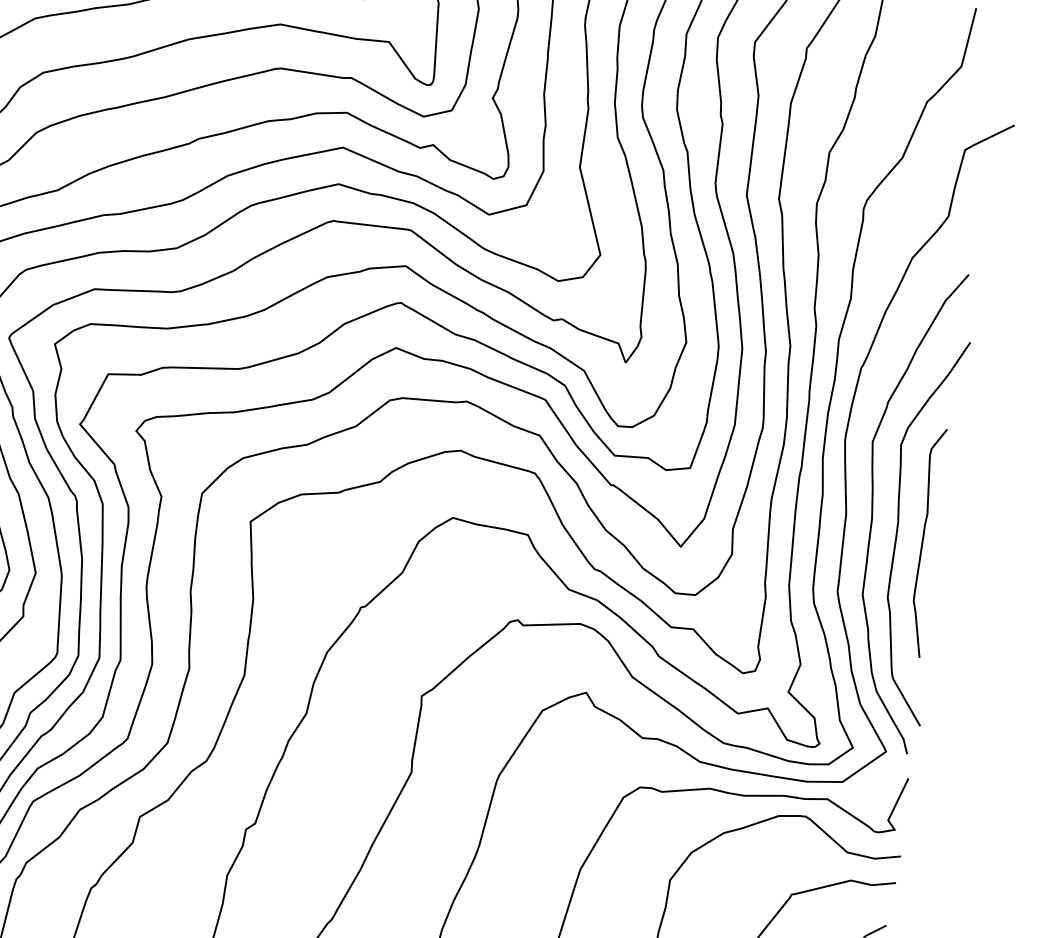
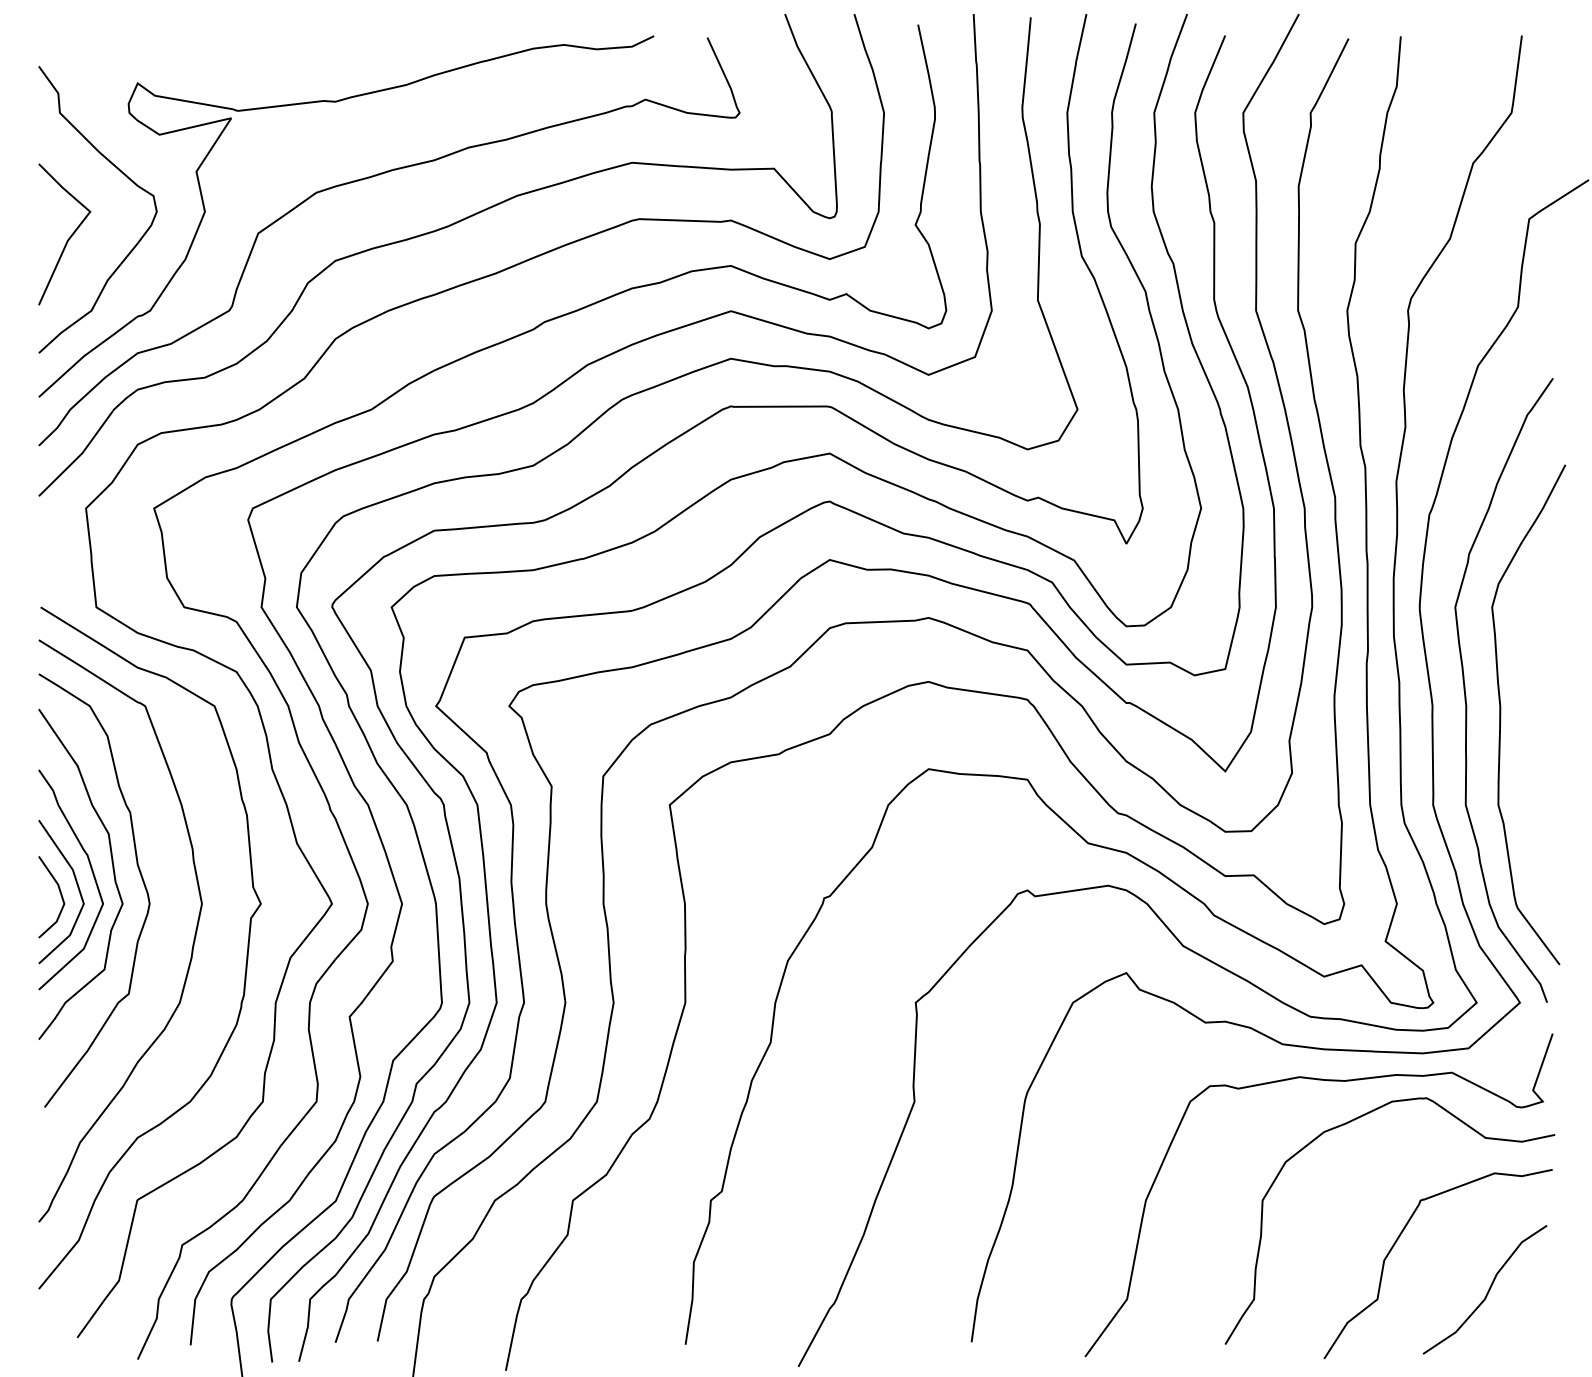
curve: (923, 542) -> (1535, 728), removed

